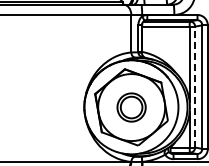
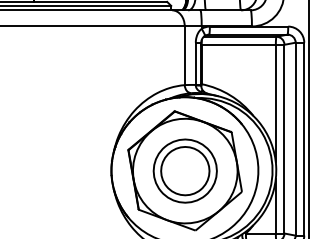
line: (195, 86) -> (284, 138), dashed -> solid
part: (131, 107) -> (185, 171), size x1.43

